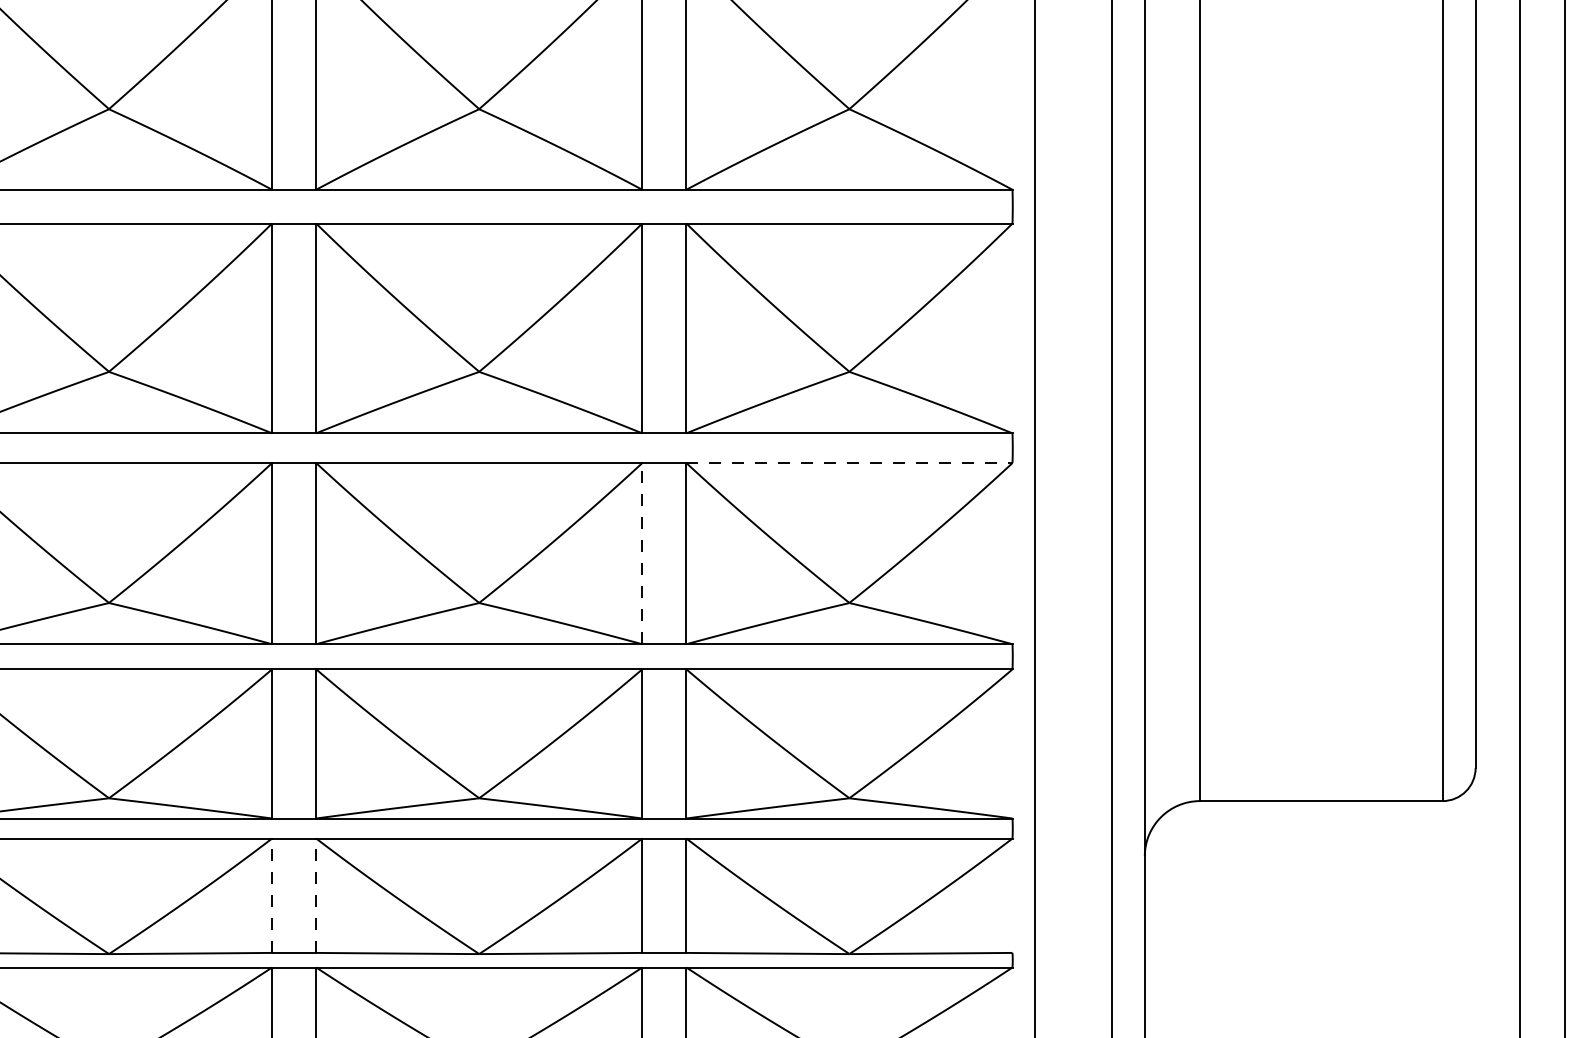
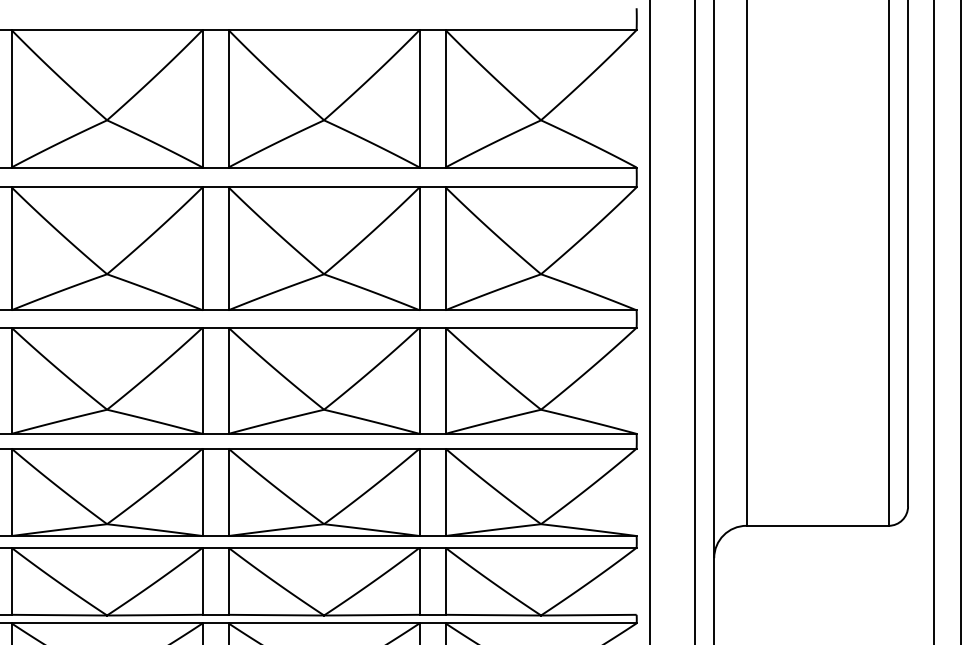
line: (850, 462) -> (541, 327), dashed -> solid
line: (642, 553) -> (419, 380), dashed -> solid
line: (271, 896) -> (202, 581), dashed -> solid
line: (316, 896) -> (228, 581), dashed -> solid

